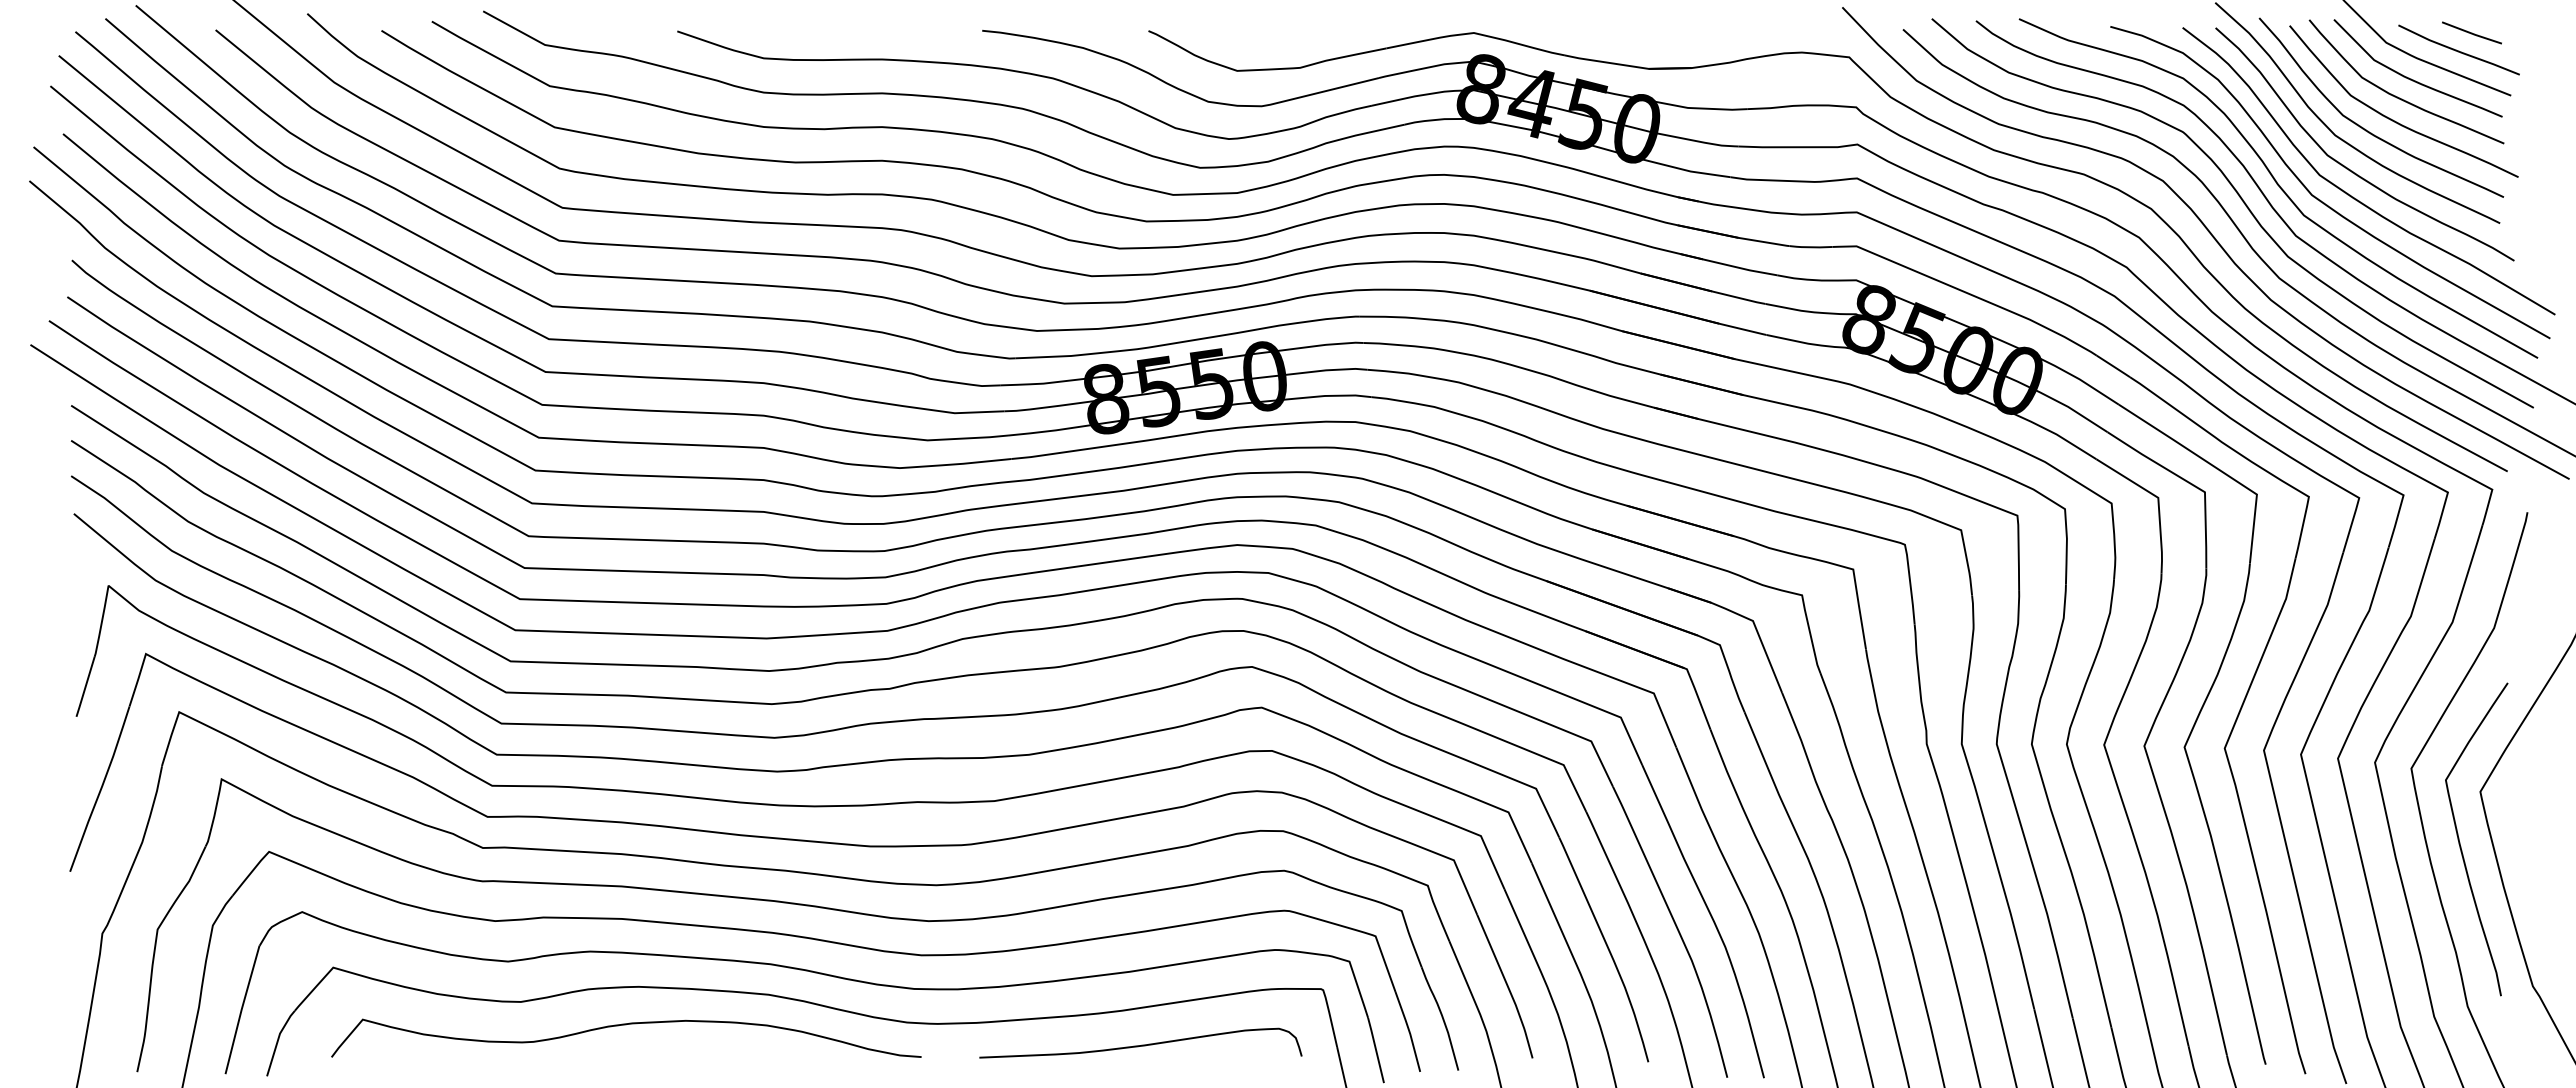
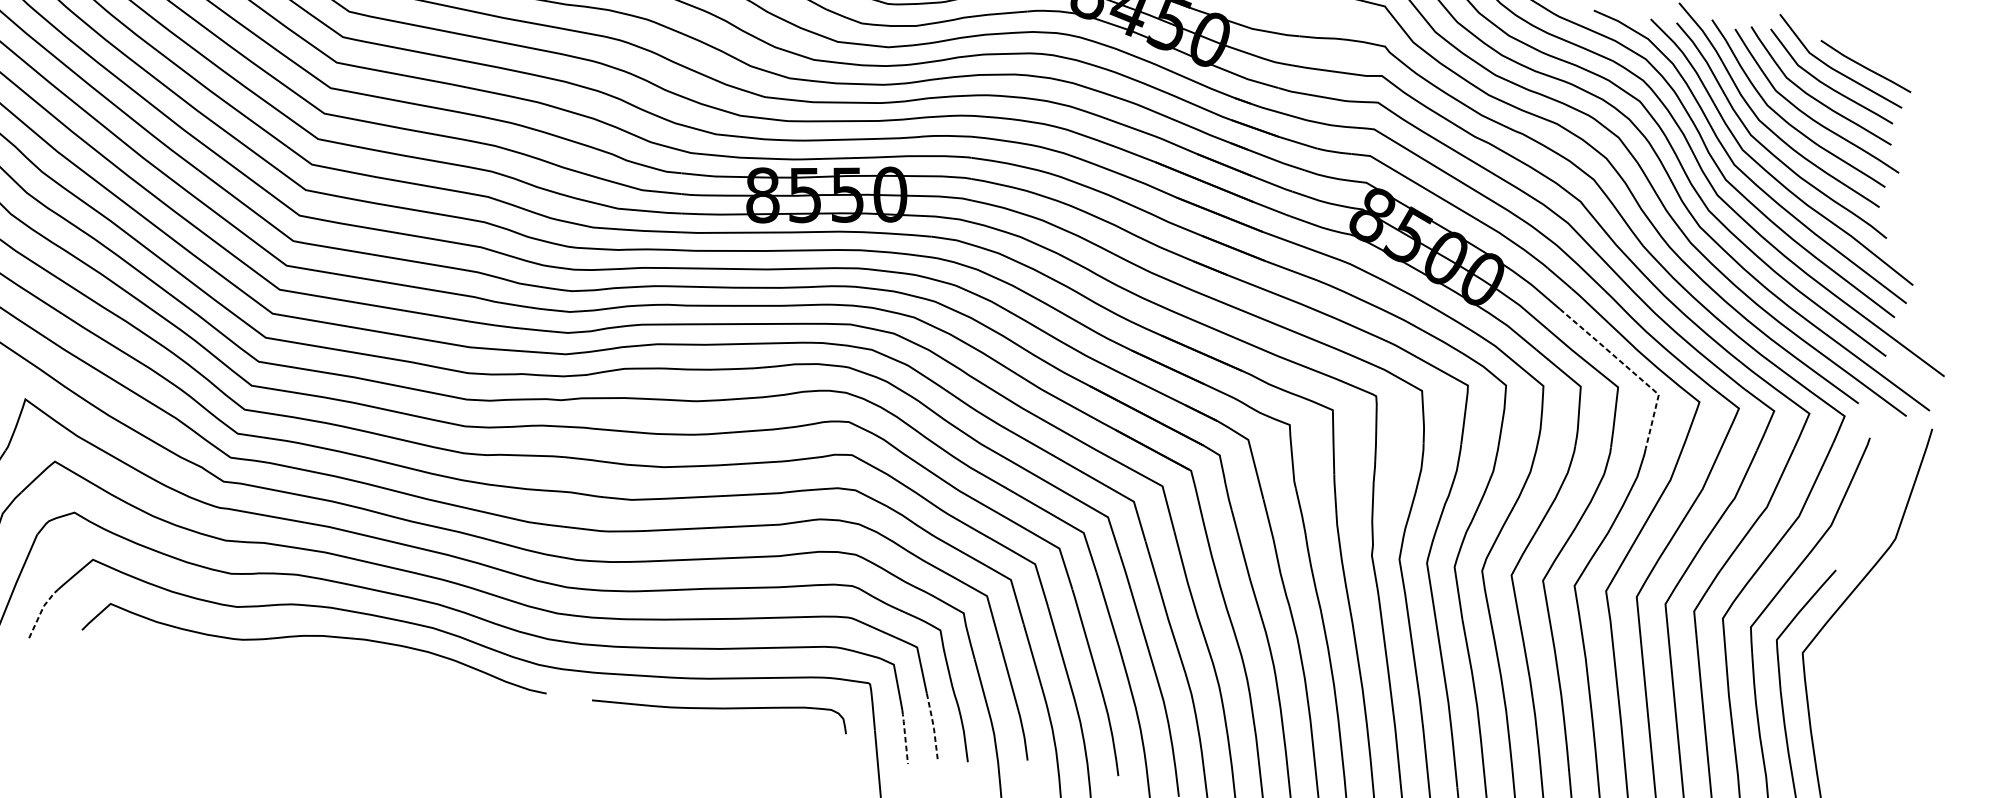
line: (2471, 32) -> (1877, 54), removed
line: (2217, 468) -> (1630, 369), solid -> dashed
line: (1409, 1031) -> (933, 726), solid -> dashed
line: (278, 1040) -> (42, 611), solid -> dashed
line: (1375, 1049) -> (904, 736), solid -> dashed

